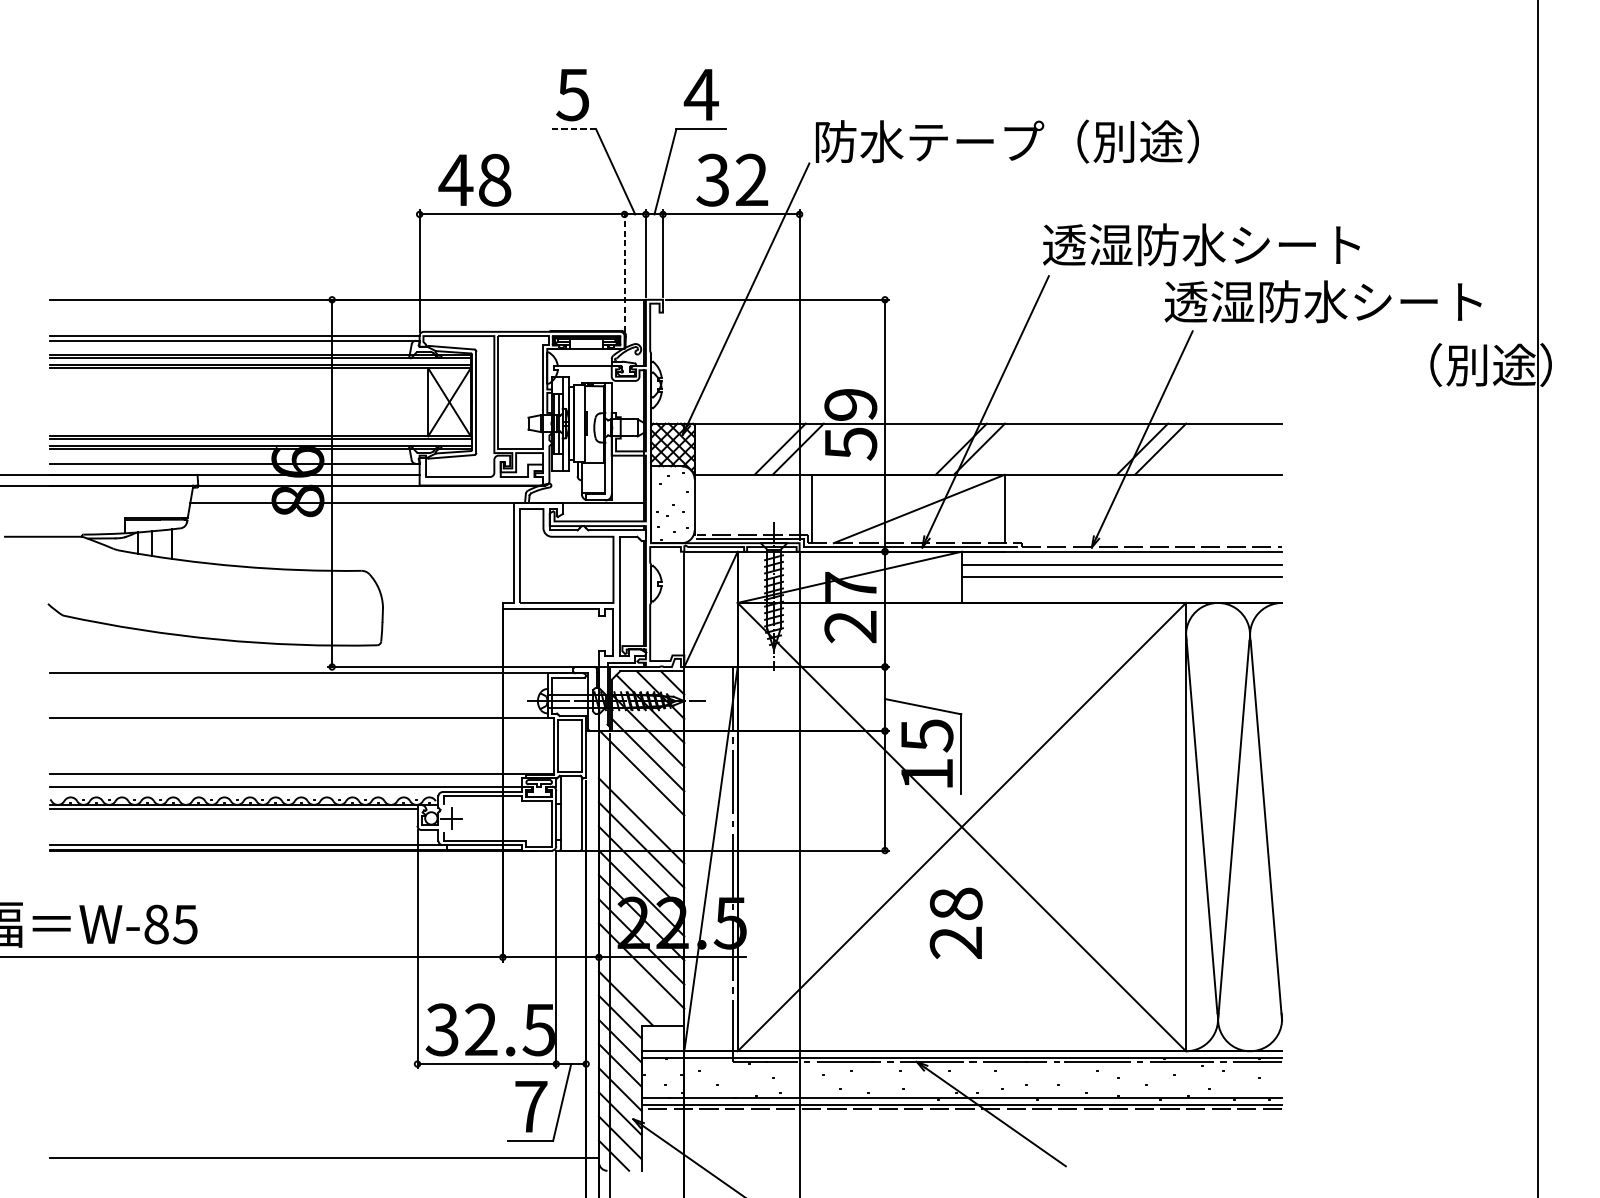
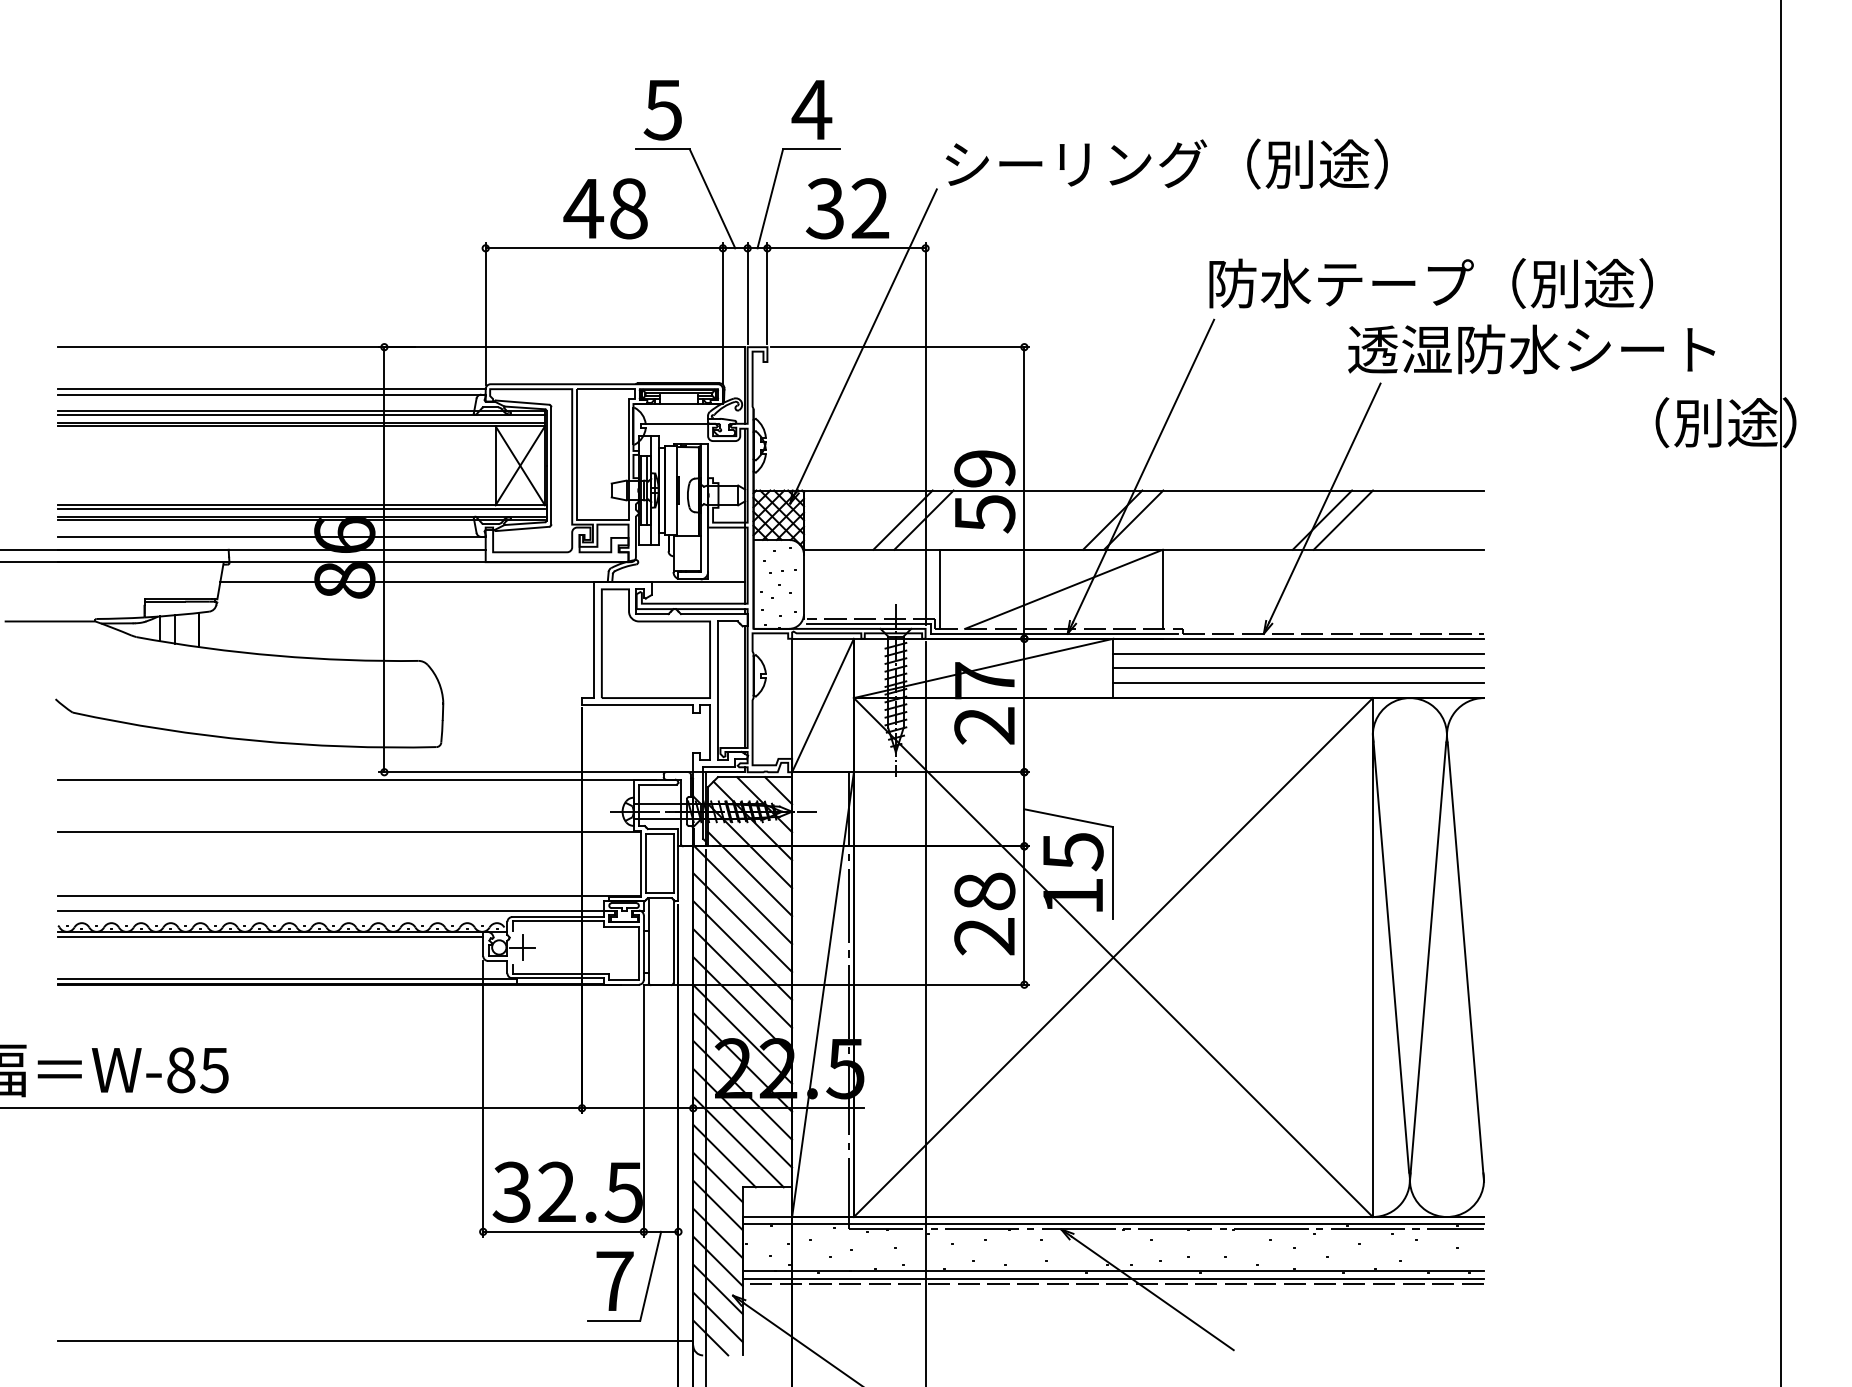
line: (572, 129) -> (662, 149), dashed -> solid
text: (930, 141) -> (1076, 163), 防水テープ（別途） -> シーリング（別途）
text: (474, 180) -> (605, 208), moved
text: (1234, 244) -> (1429, 283), 透湿防水シート -> 防水テープ（別途）
line: (624, 270) -> (722, 313), dashed -> solid
line: (1121, 590) -> (1298, 683), added
line: (641, 796) -> (742, 922), added
text: (955, 922) -> (984, 913), moved
line: (638, 986) -> (738, 1141), added

